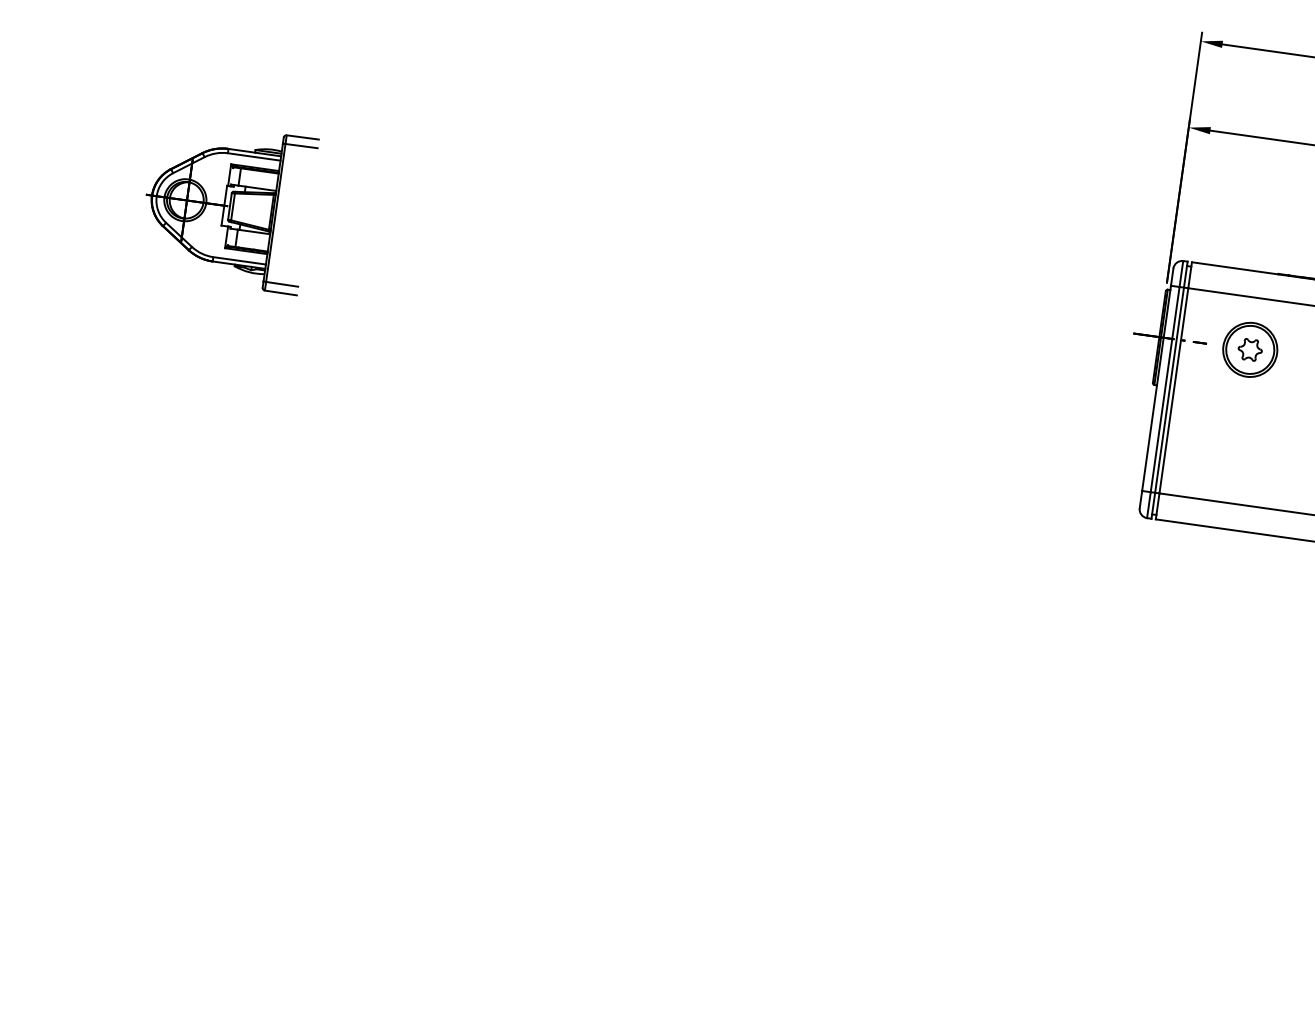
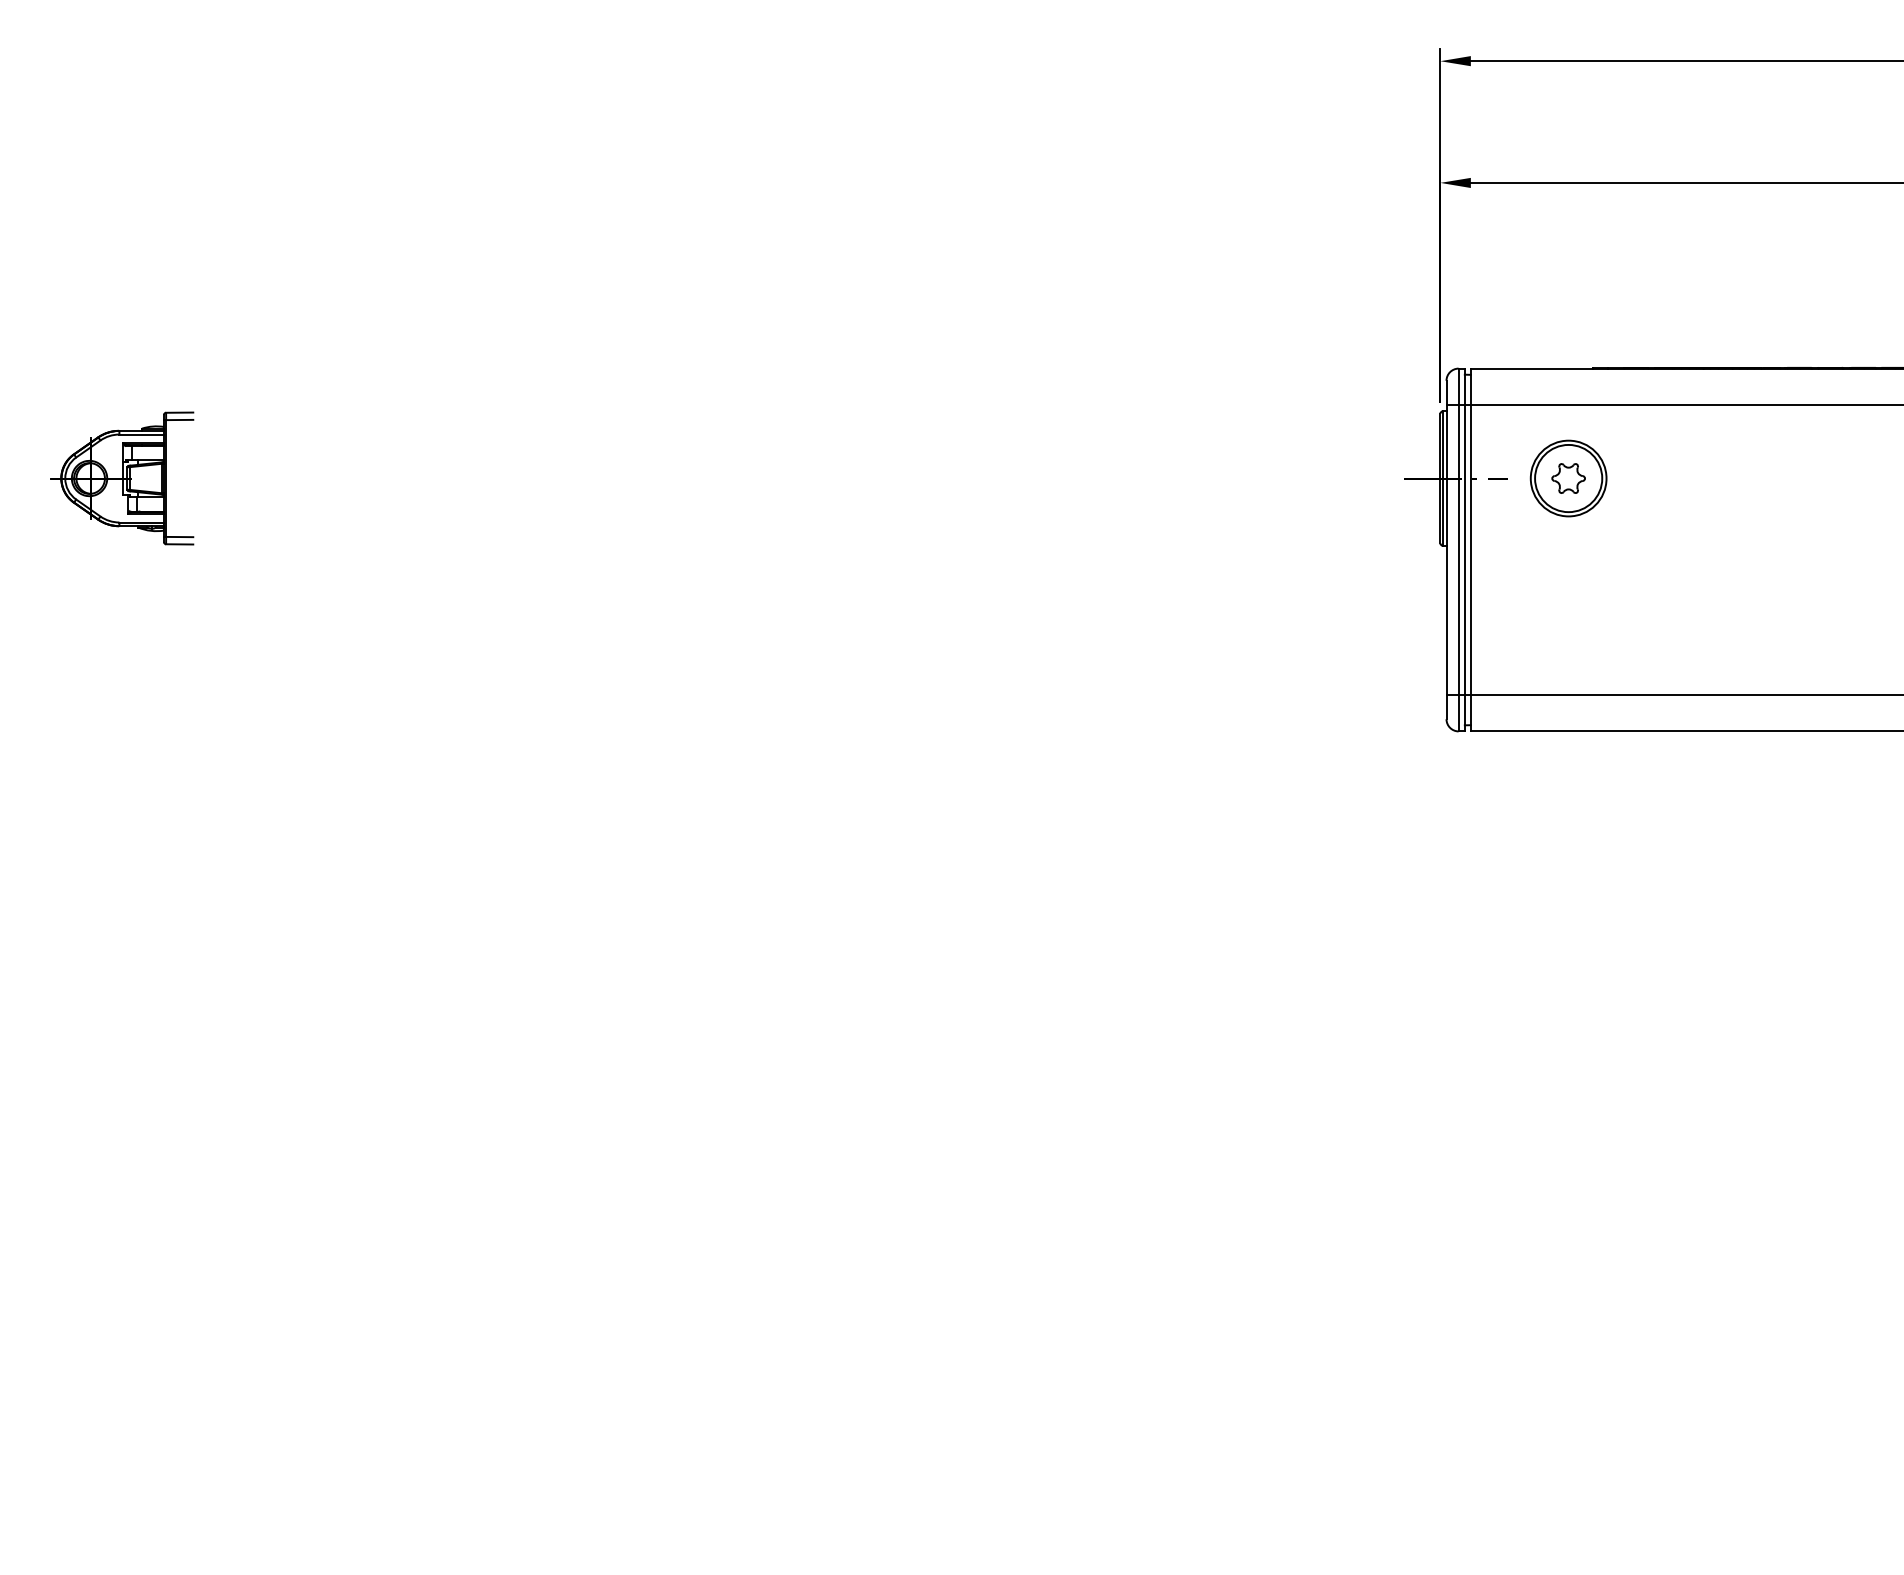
part: (226, 206) -> (124, 478), size x0.6

